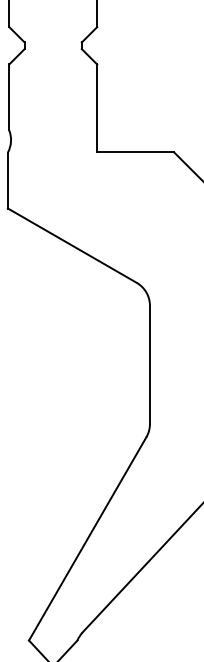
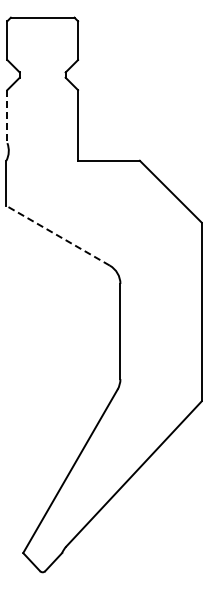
line: (9, 97) -> (7, 116), solid -> dashed
line: (72, 245) -> (58, 235), solid -> dashed

